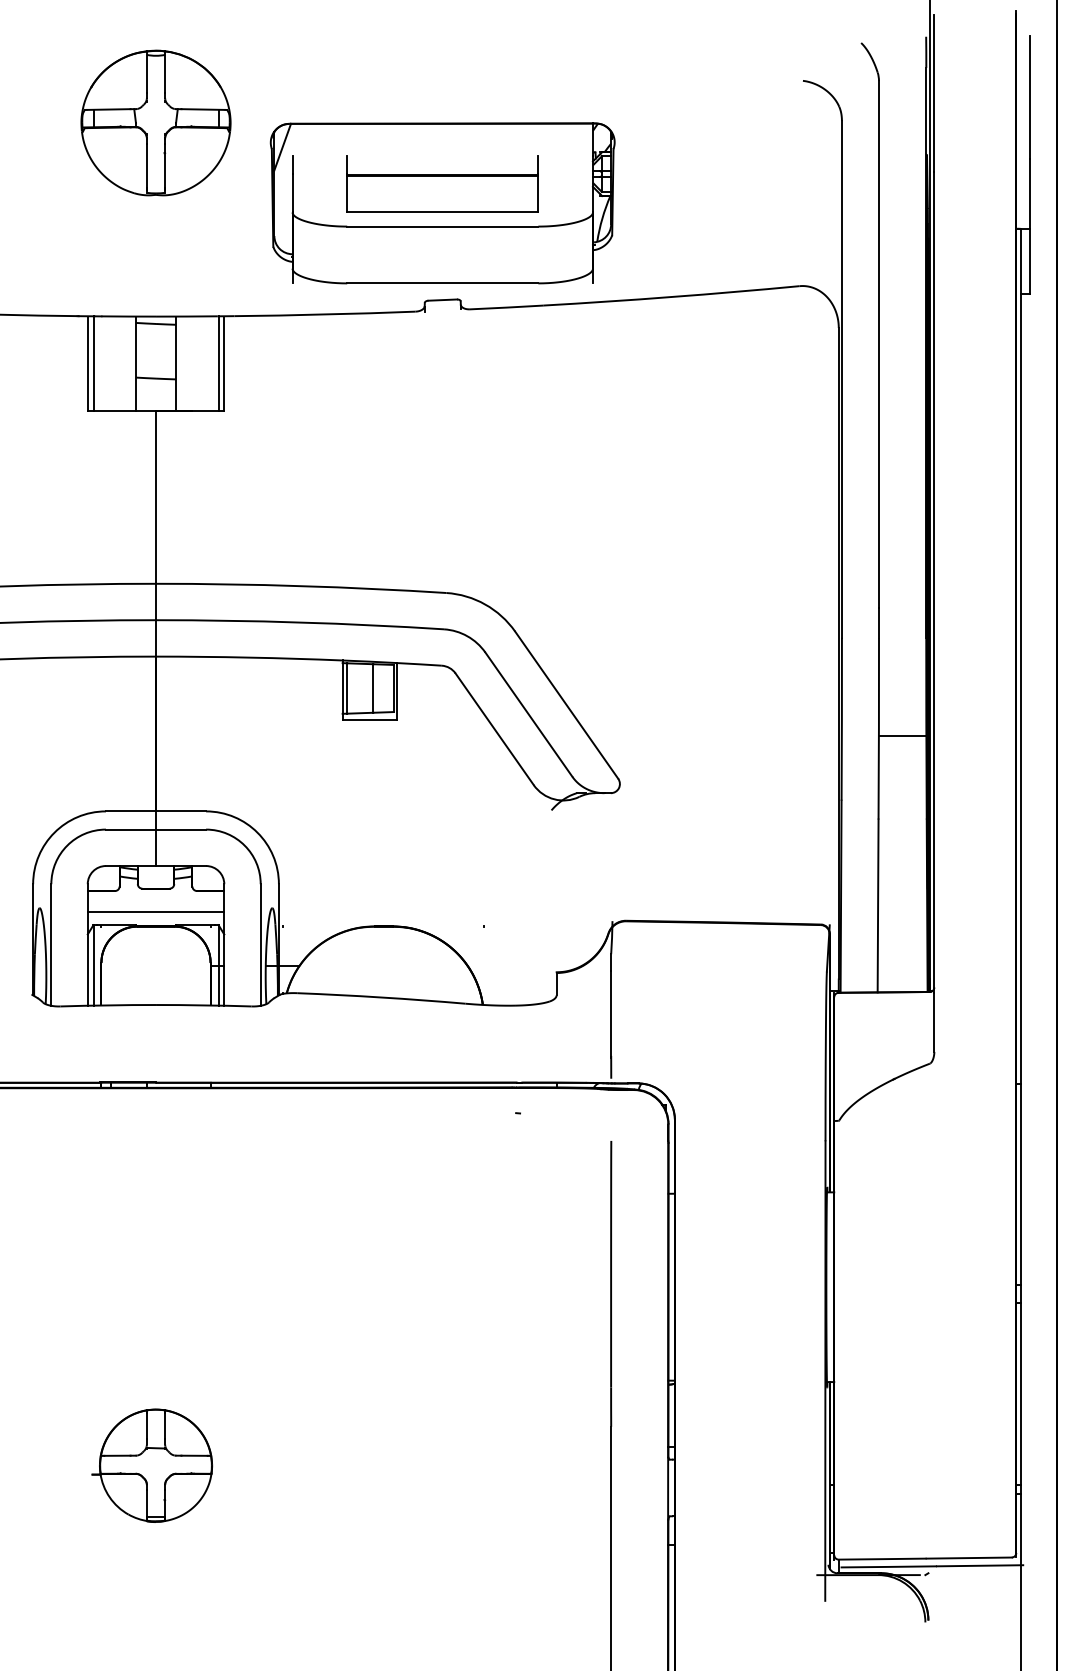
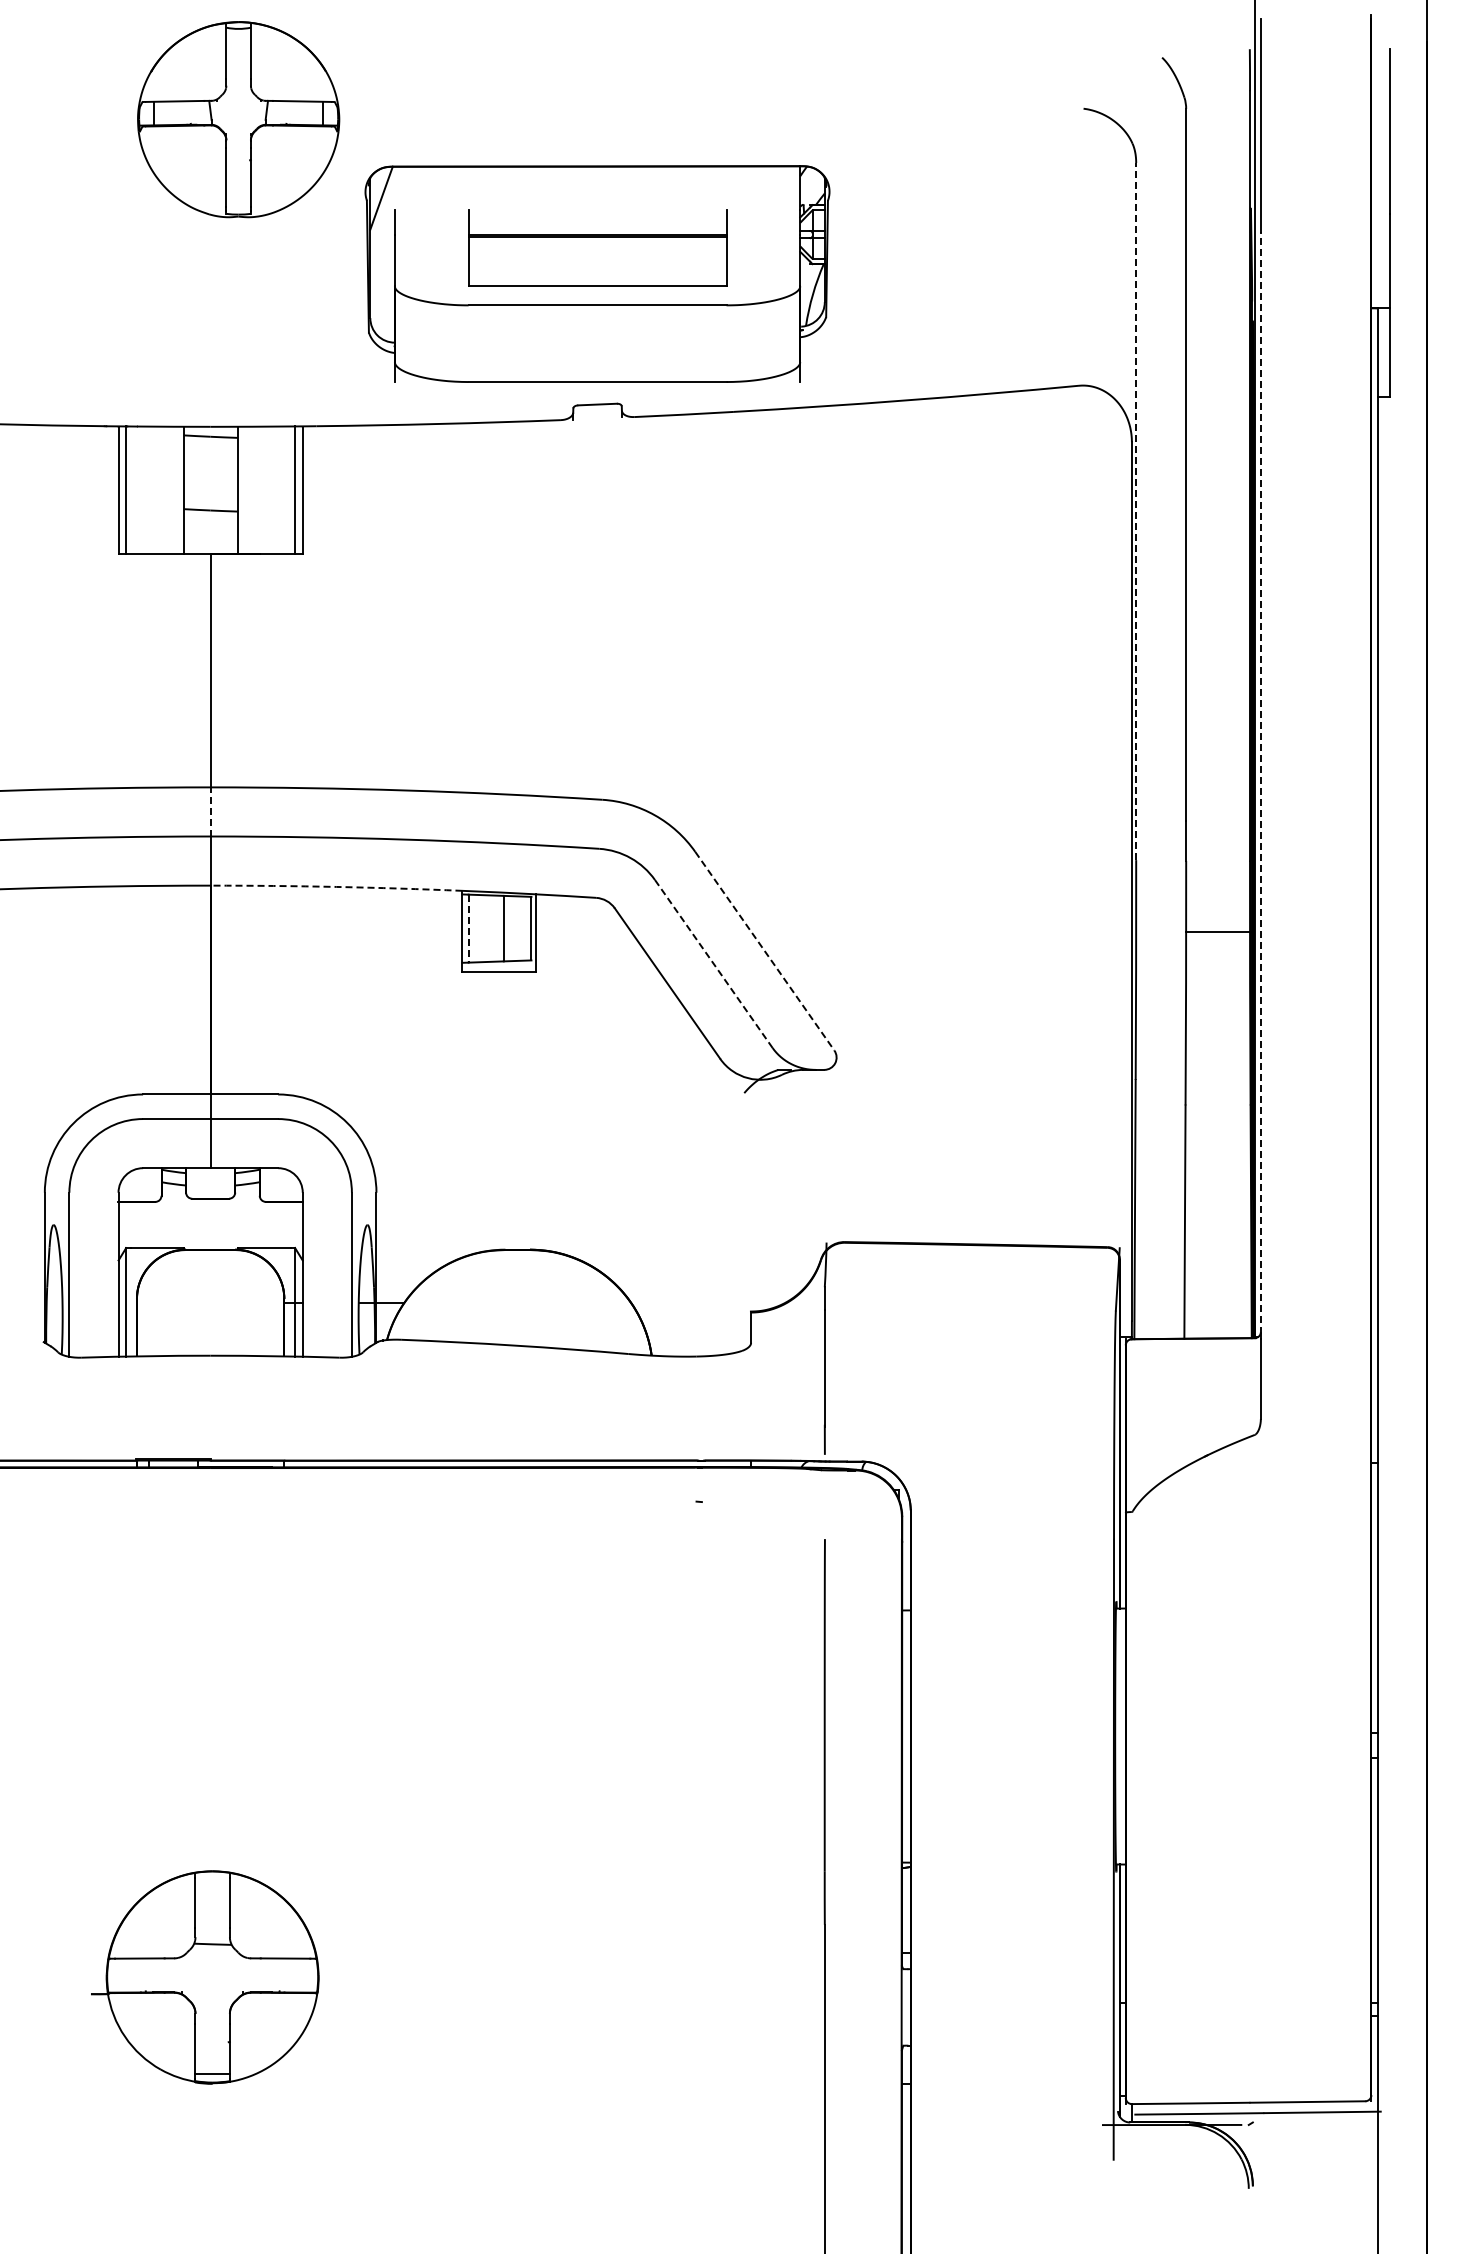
part: (155, 122) -> (238, 119), moved
line: (842, 379) -> (1136, 511), solid -> dashed
line: (934, 580) -> (1260, 782), solid -> dashed
line: (155, 601) -> (210, 811), solid -> dashed
arc: (249, 657) -> (336, 886), solid -> dashed
line: (347, 688) -> (468, 928), solid -> dashed
line: (567, 705) -> (765, 951), solid -> dashed
line: (529, 715) -> (714, 964), solid -> dashed
line: (902, 735) -> (1217, 931), moved
line: (155, 911) -> (210, 1229), removed
part: (152, 1465) -> (205, 1977), size x1.4

